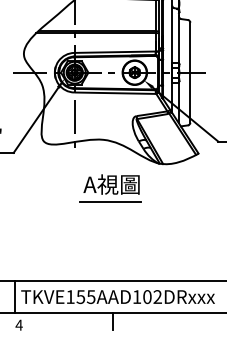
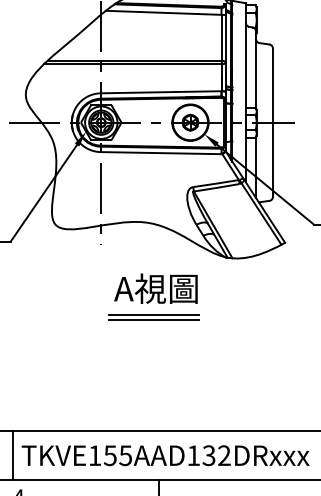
line: (109, 205) -> (152, 319), added
text: (147, 296) -> (209, 454), TKVE155AAD102DRxxx -> TKVE155AAD132DRxxx

